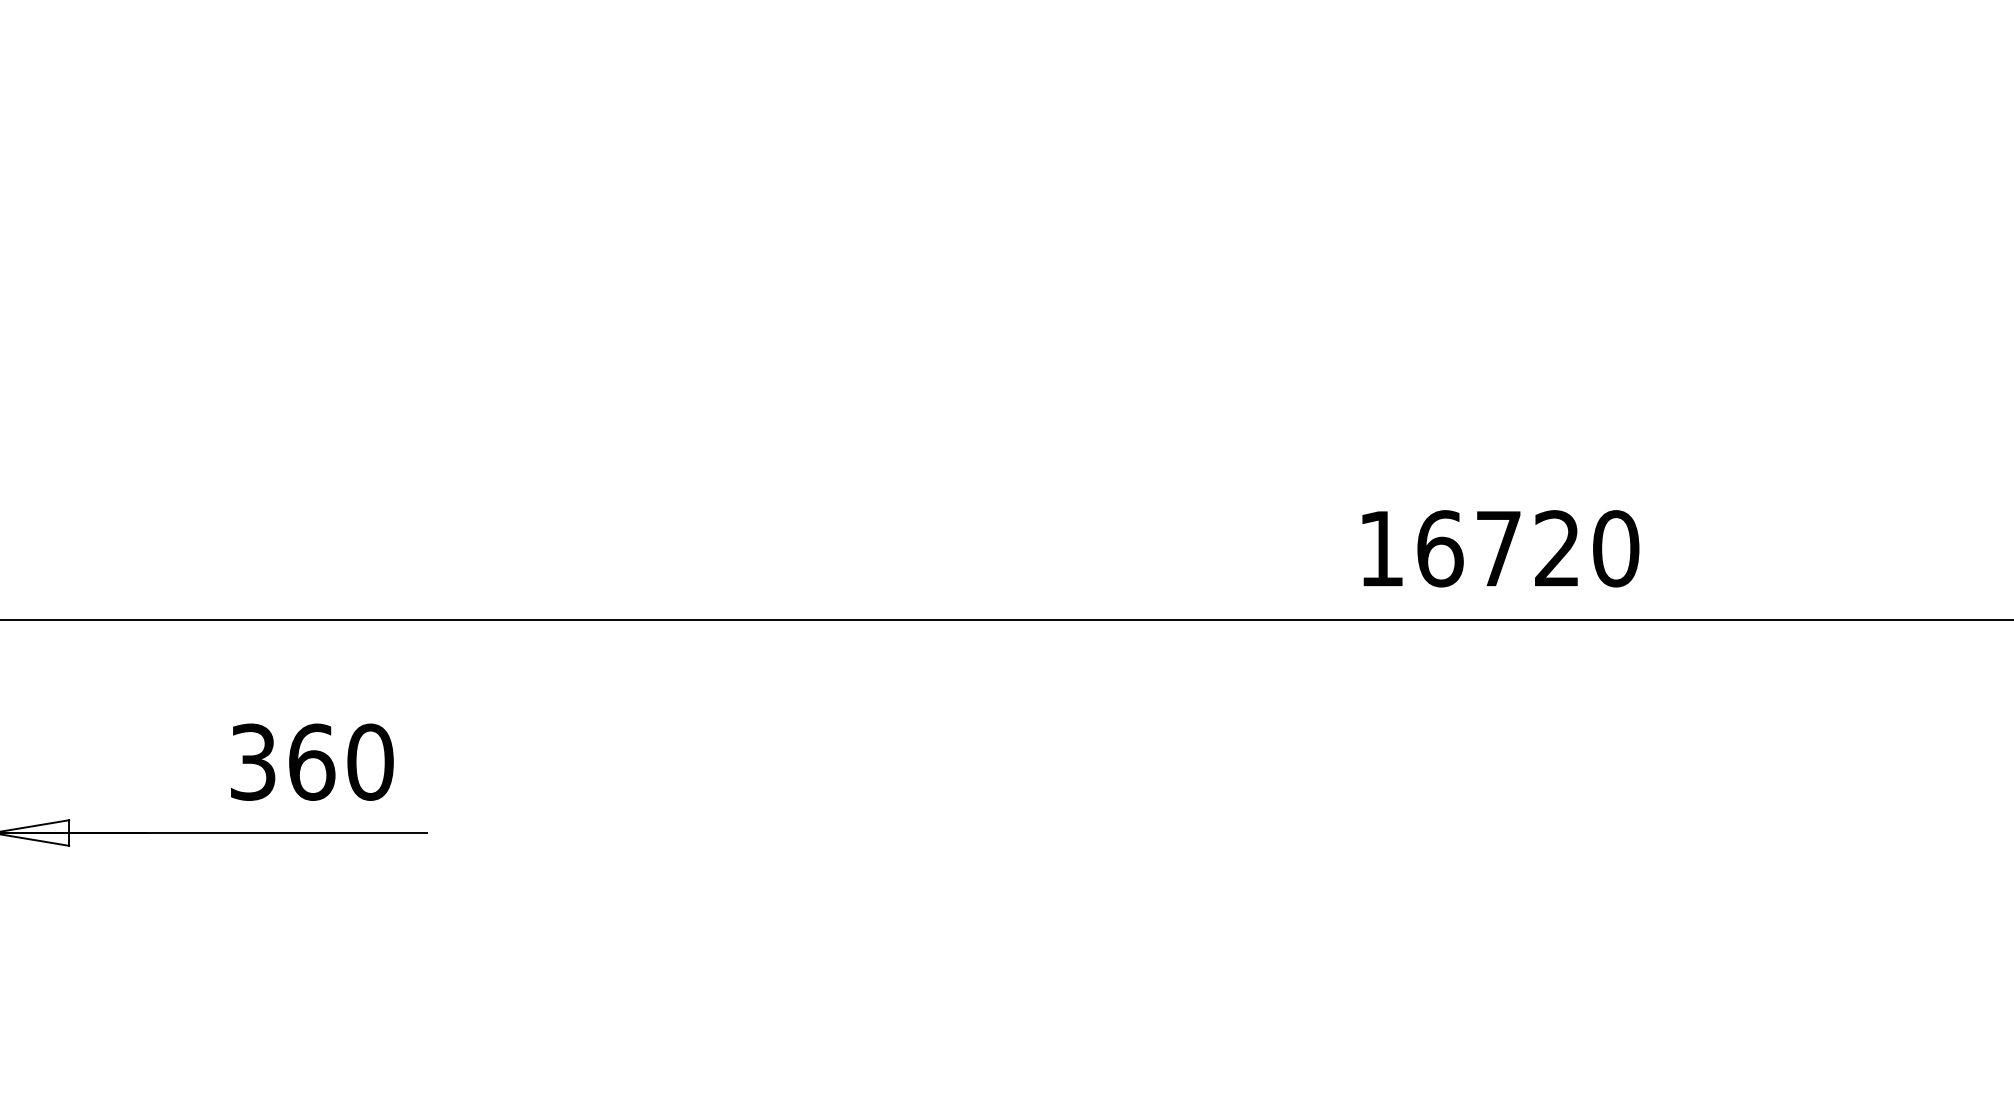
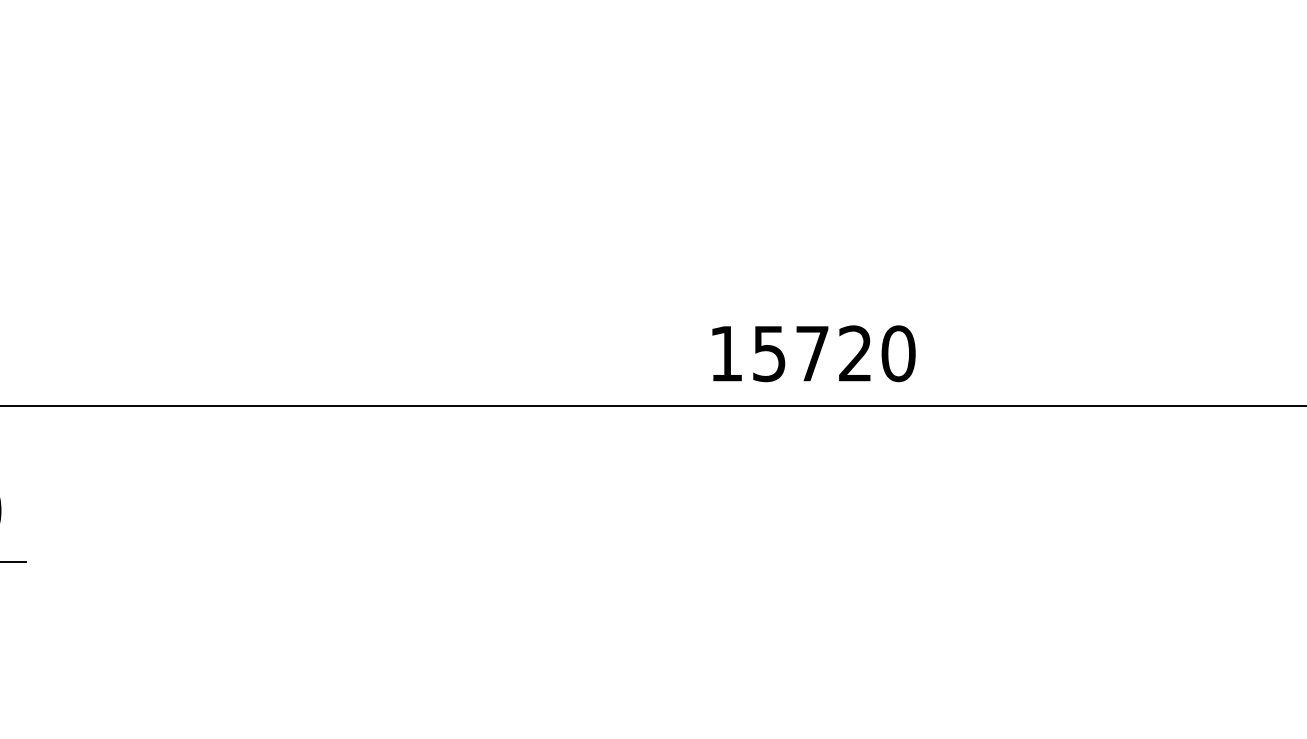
text: (1440, 548) -> (769, 353), 16720 -> 15720

